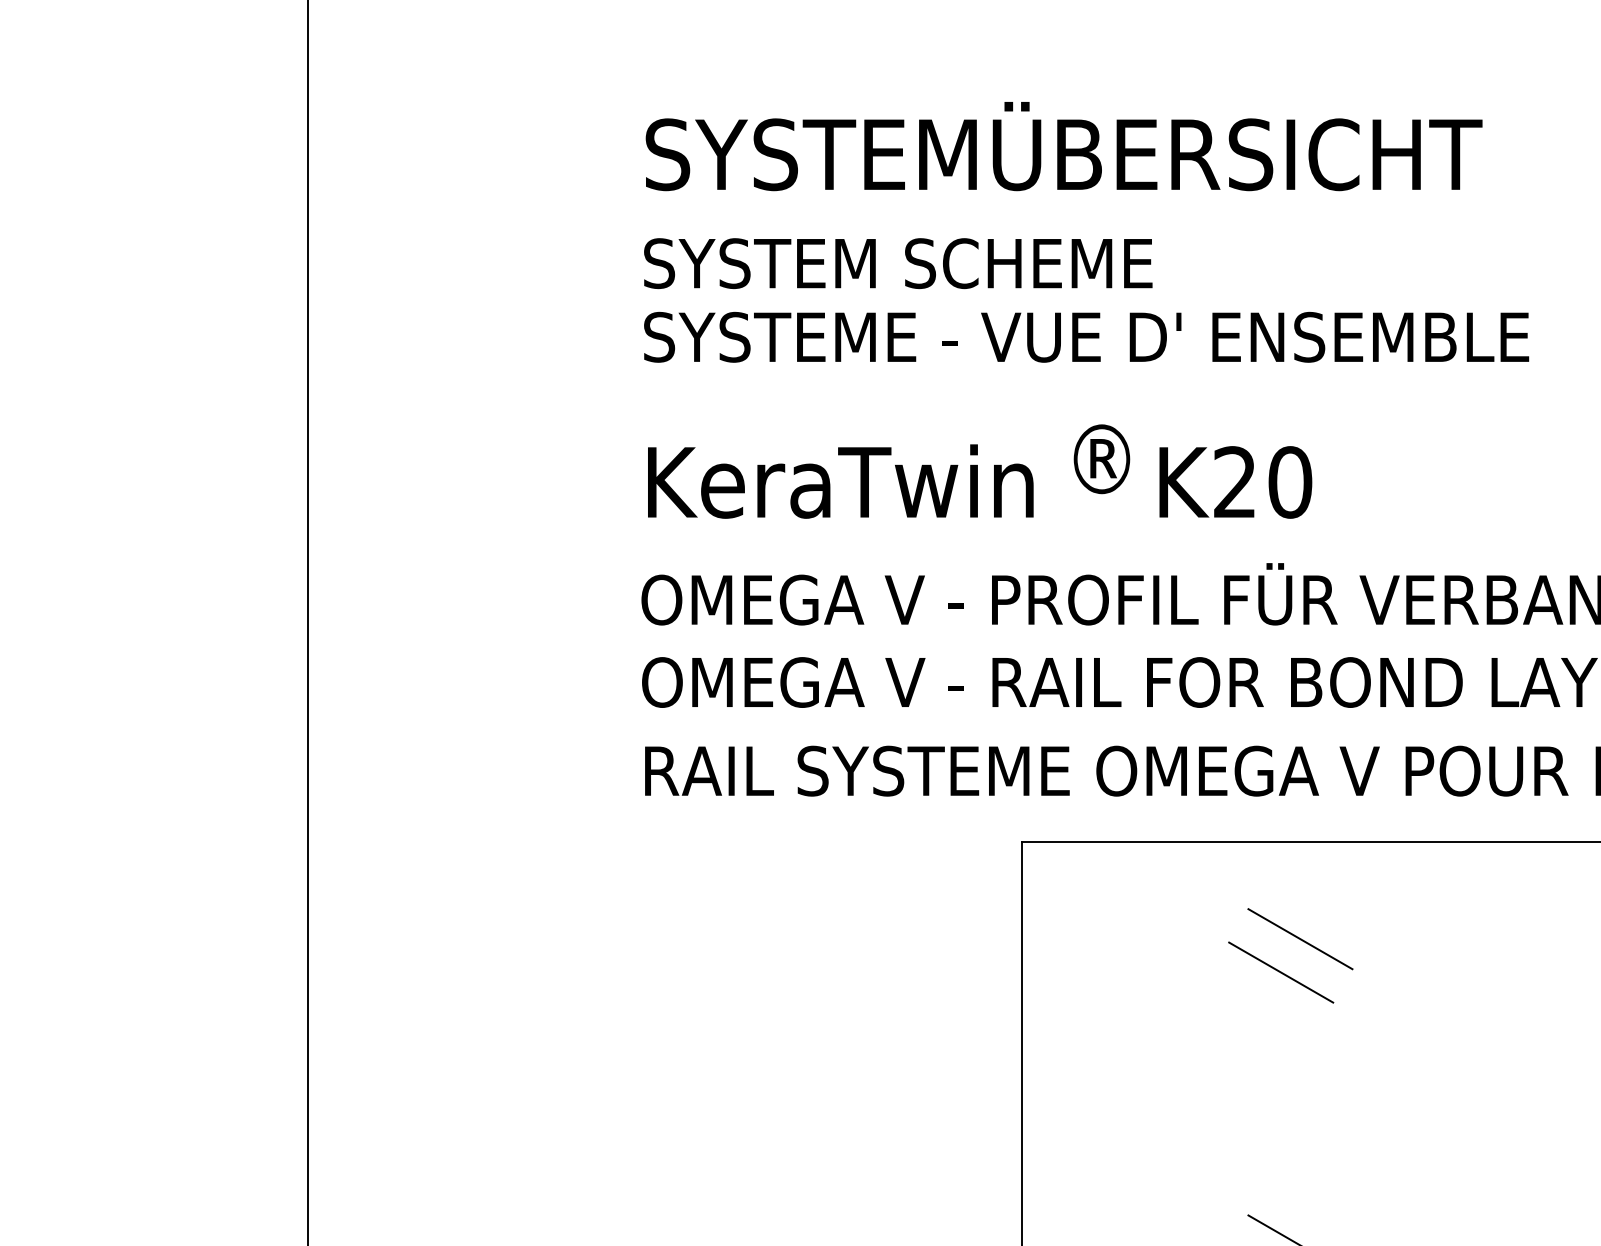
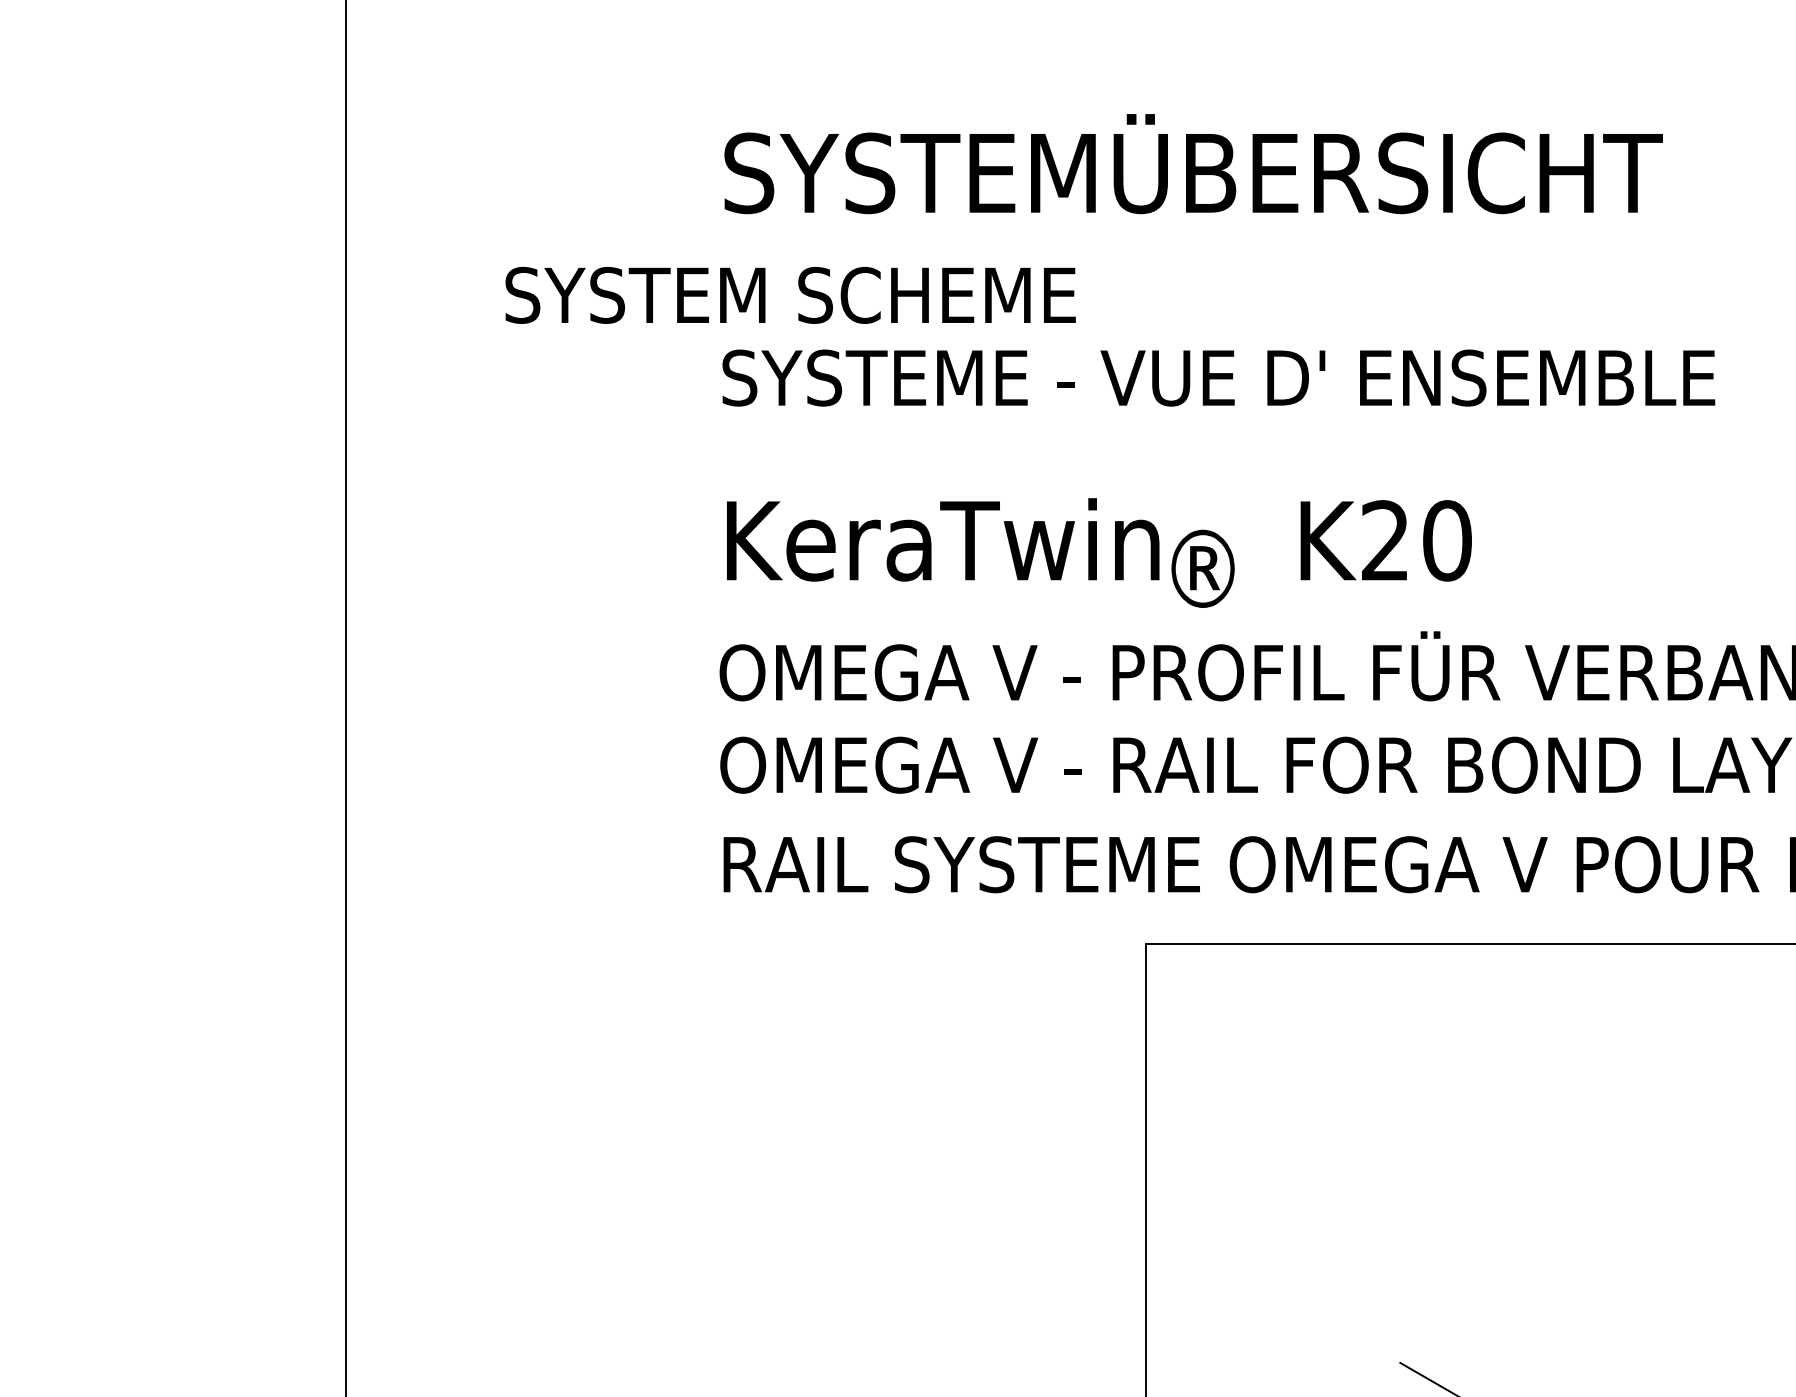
text: (898, 262) -> (790, 294), moved
text: (1101, 458) -> (1202, 568), moved
line: (1300, 938) -> (1458, 1052), removed
line: (1280, 972) -> (1436, 1090), removed

